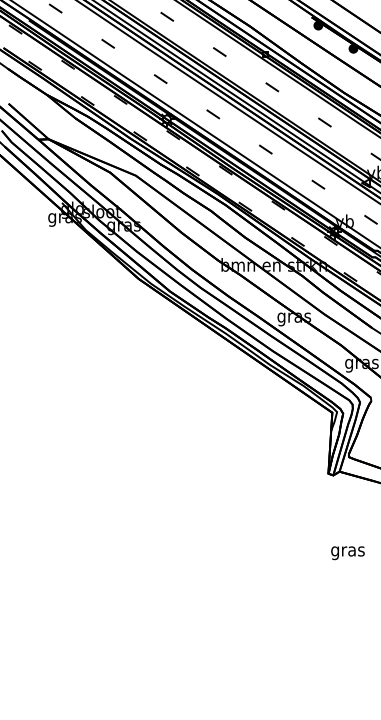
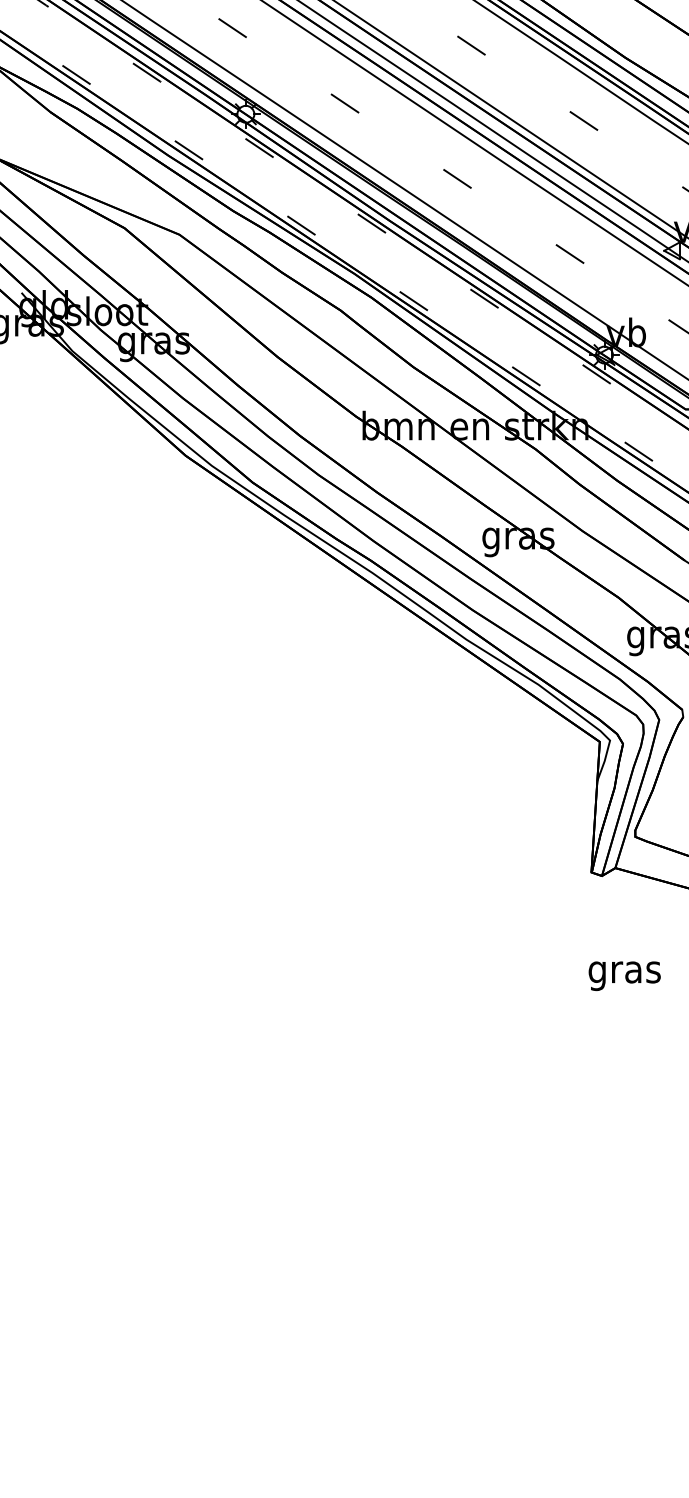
text: (347, 553) -> (623, 976), moved

